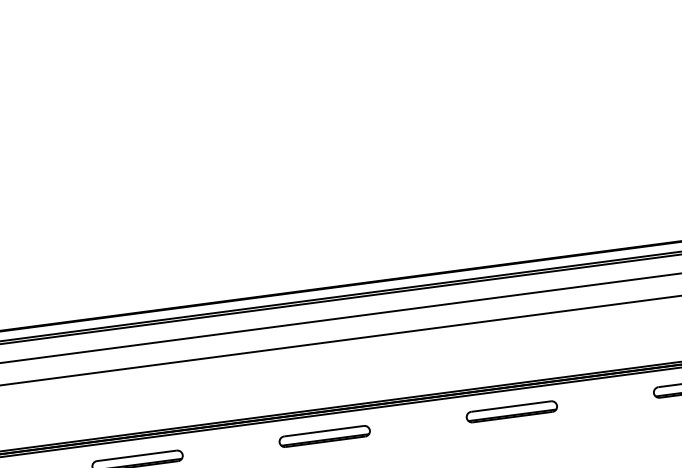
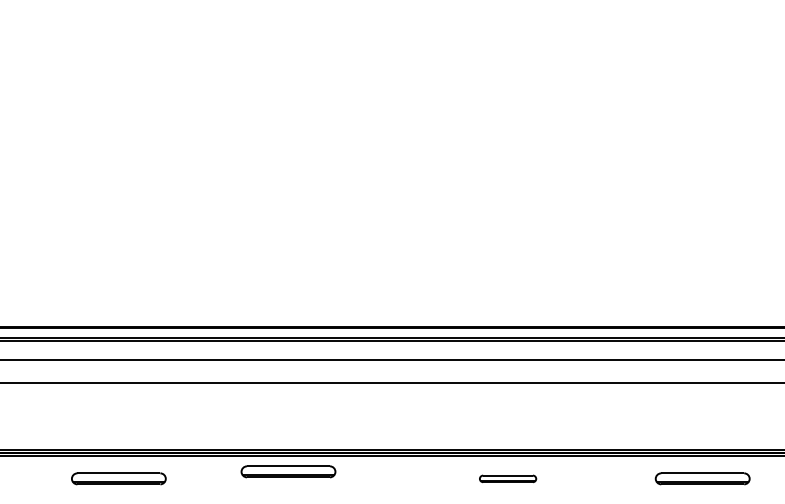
part: (511, 411) -> (507, 478), size x0.6
part: (324, 436) -> (288, 471), moved

